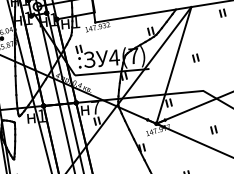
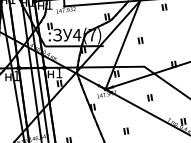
text: (95, 108) -> (59, 73), 7 -> 1

